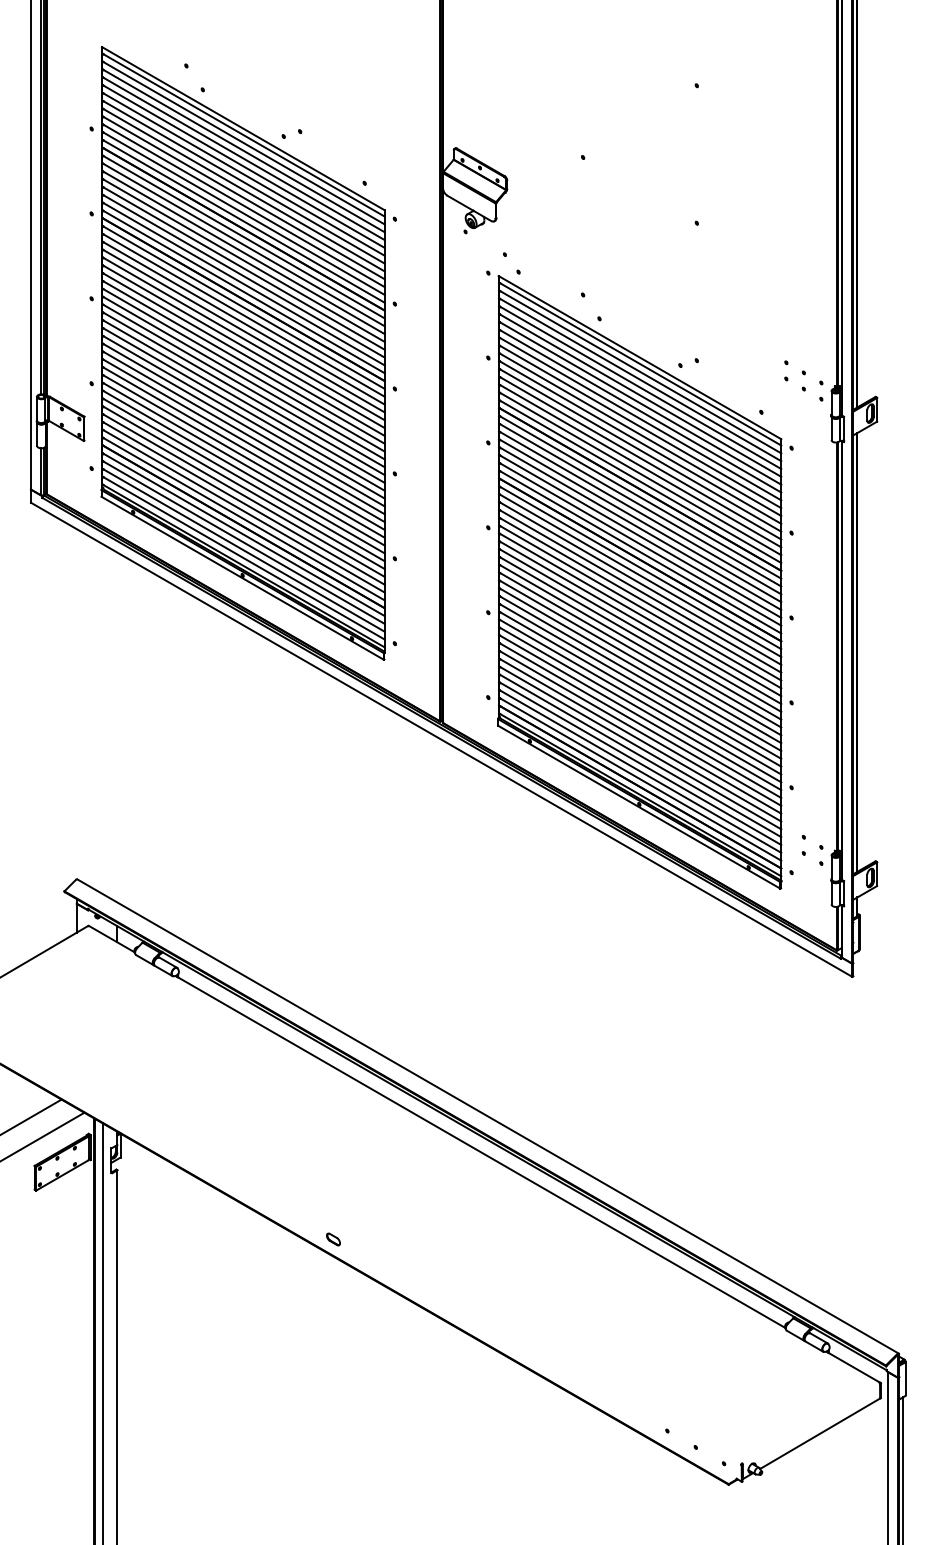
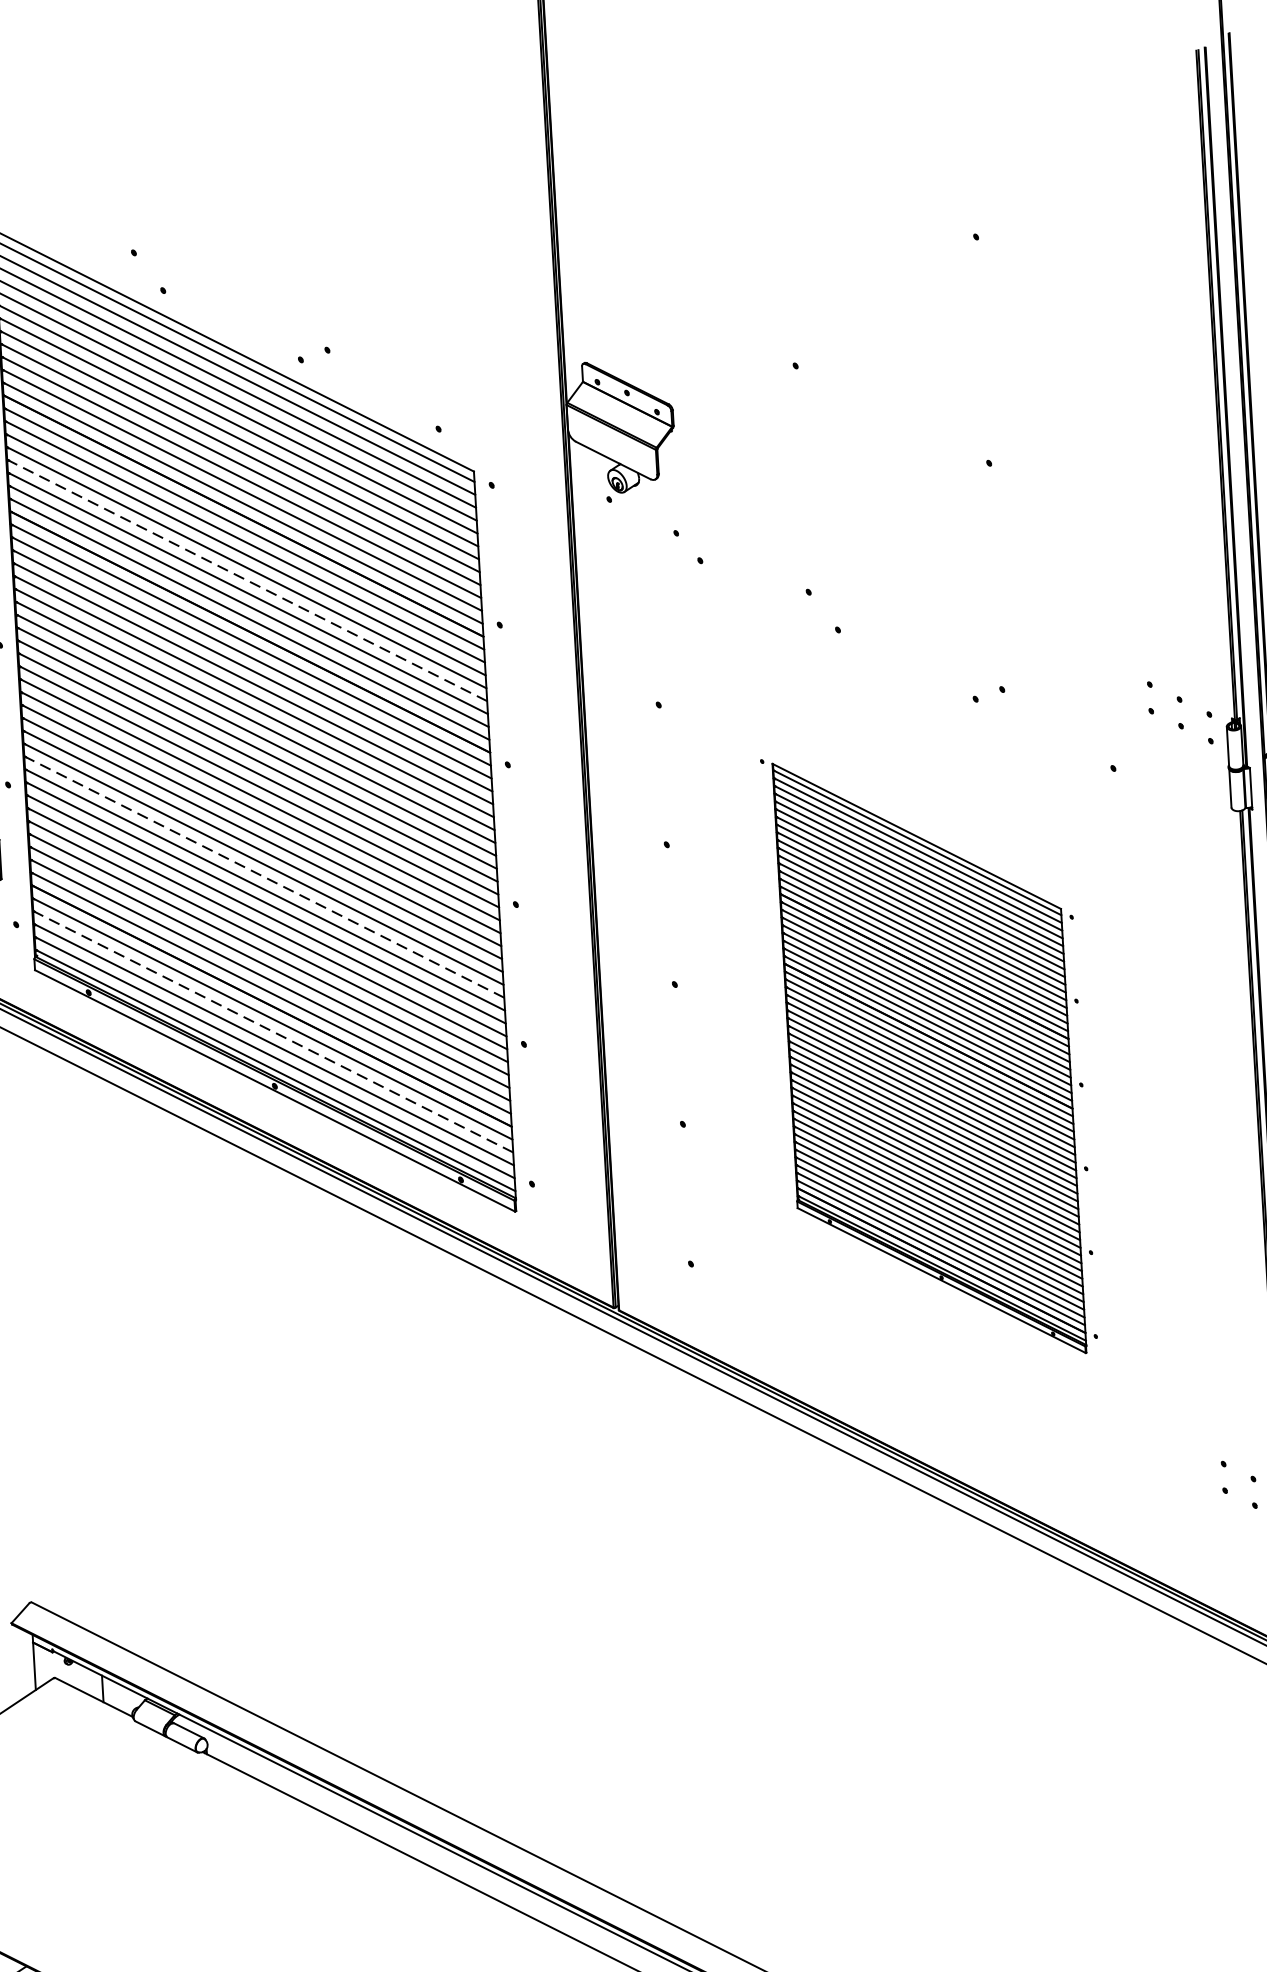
line: (243, 268) -> (247, 580), solid -> dashed
line: (243, 448) -> (264, 877), solid -> dashed
line: (243, 542) -> (273, 1031), solid -> dashed
part: (639, 579) -> (928, 1055), size x0.6

